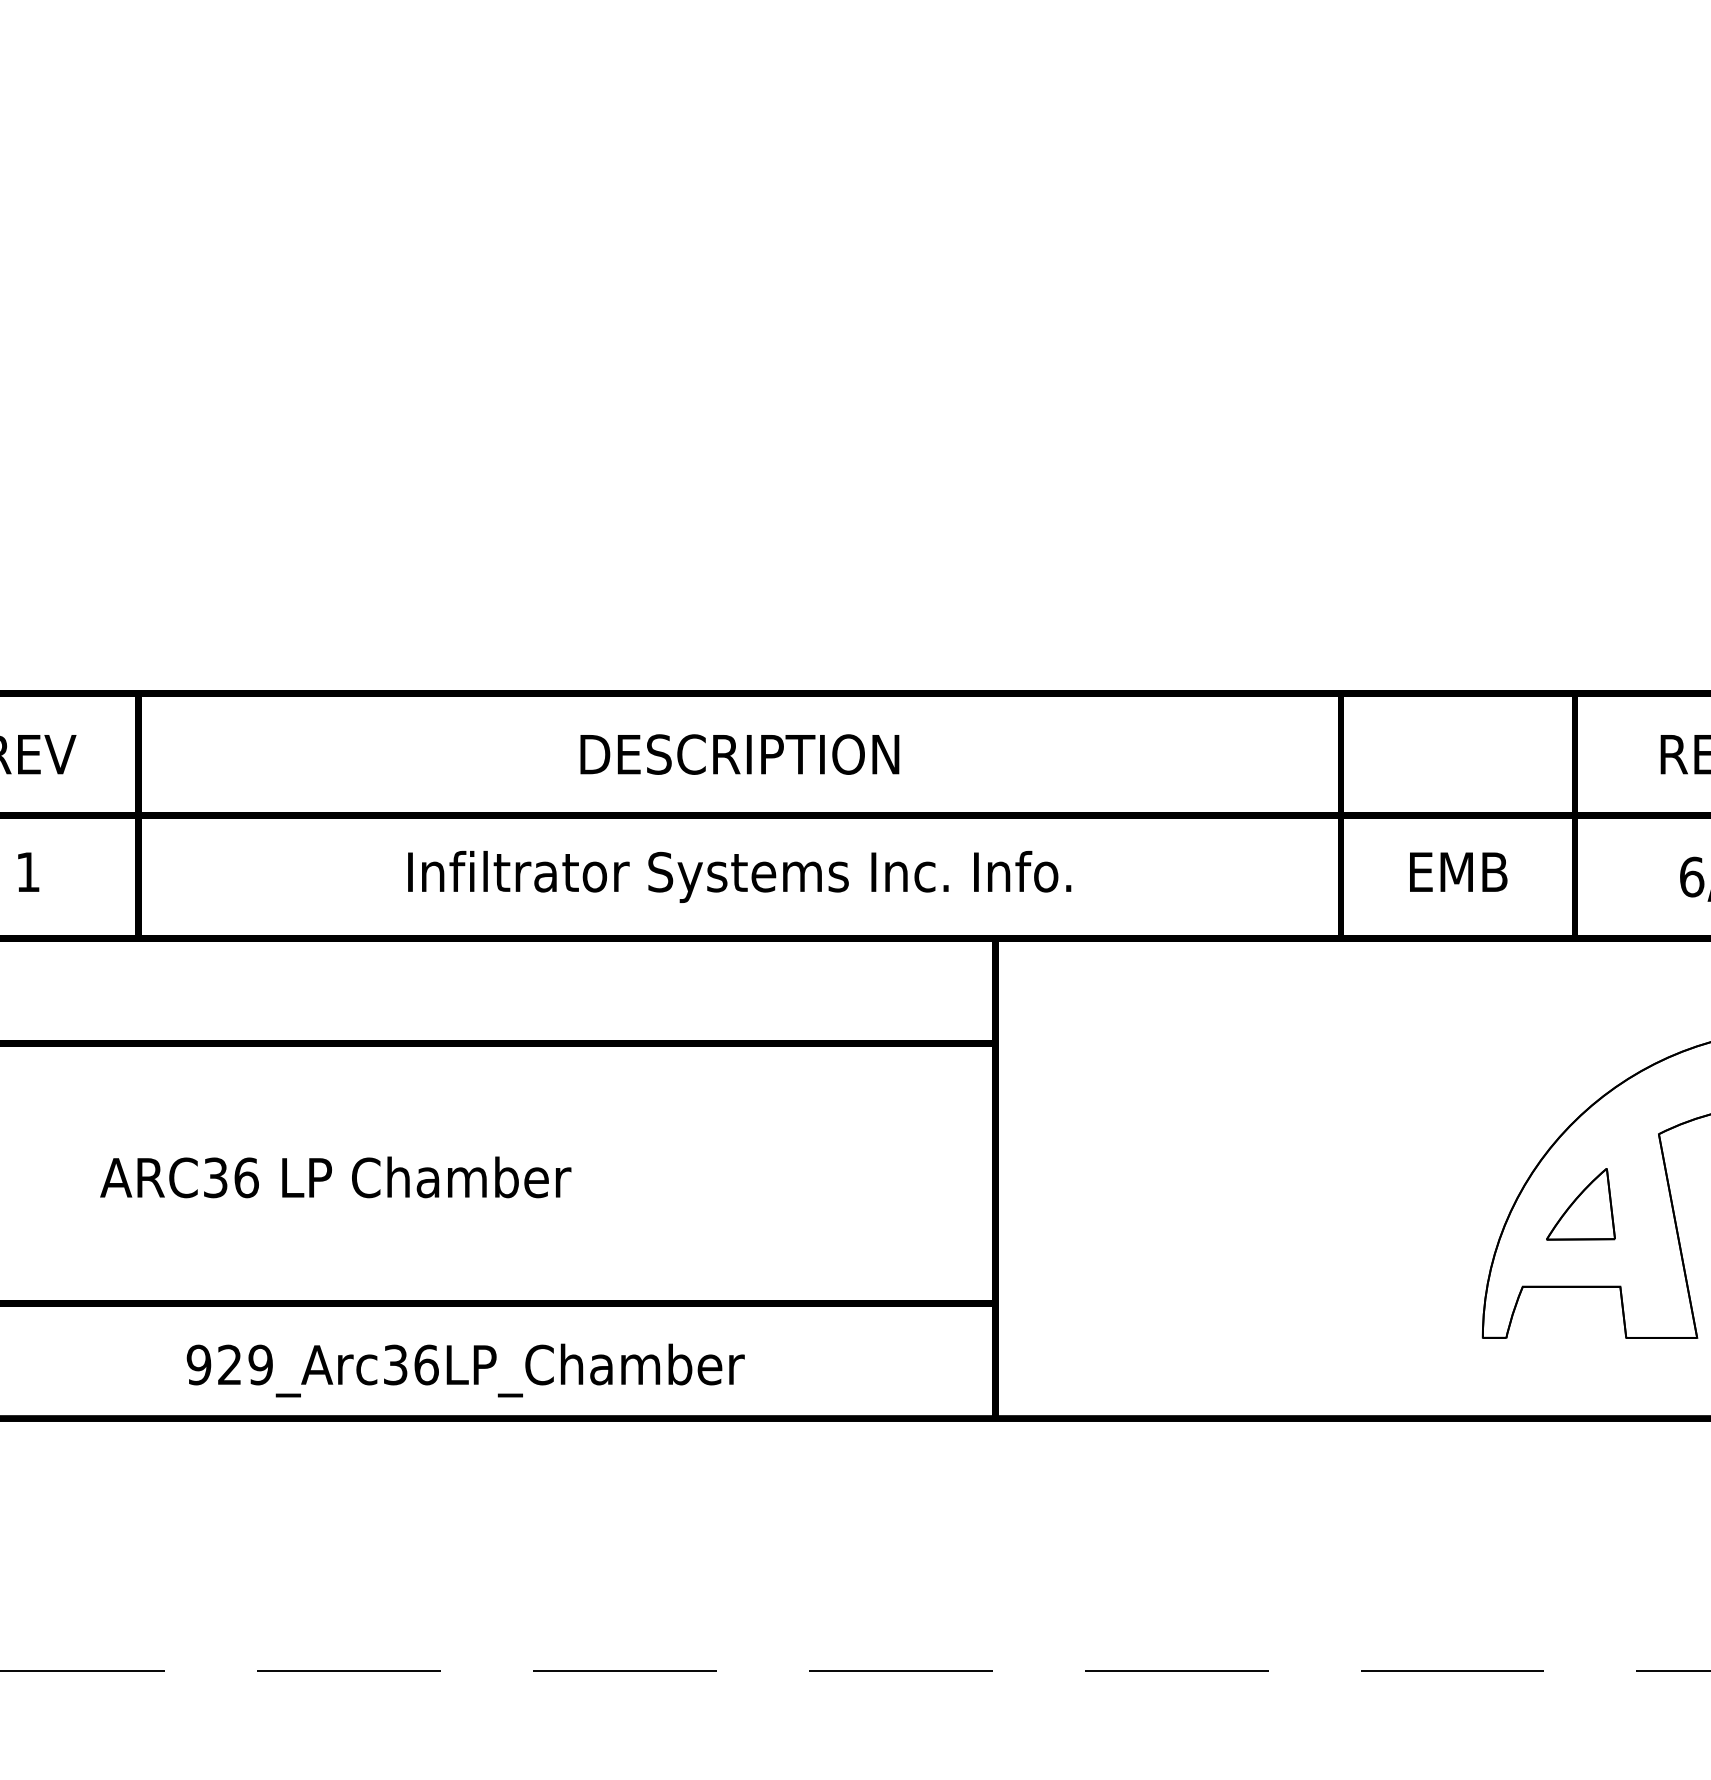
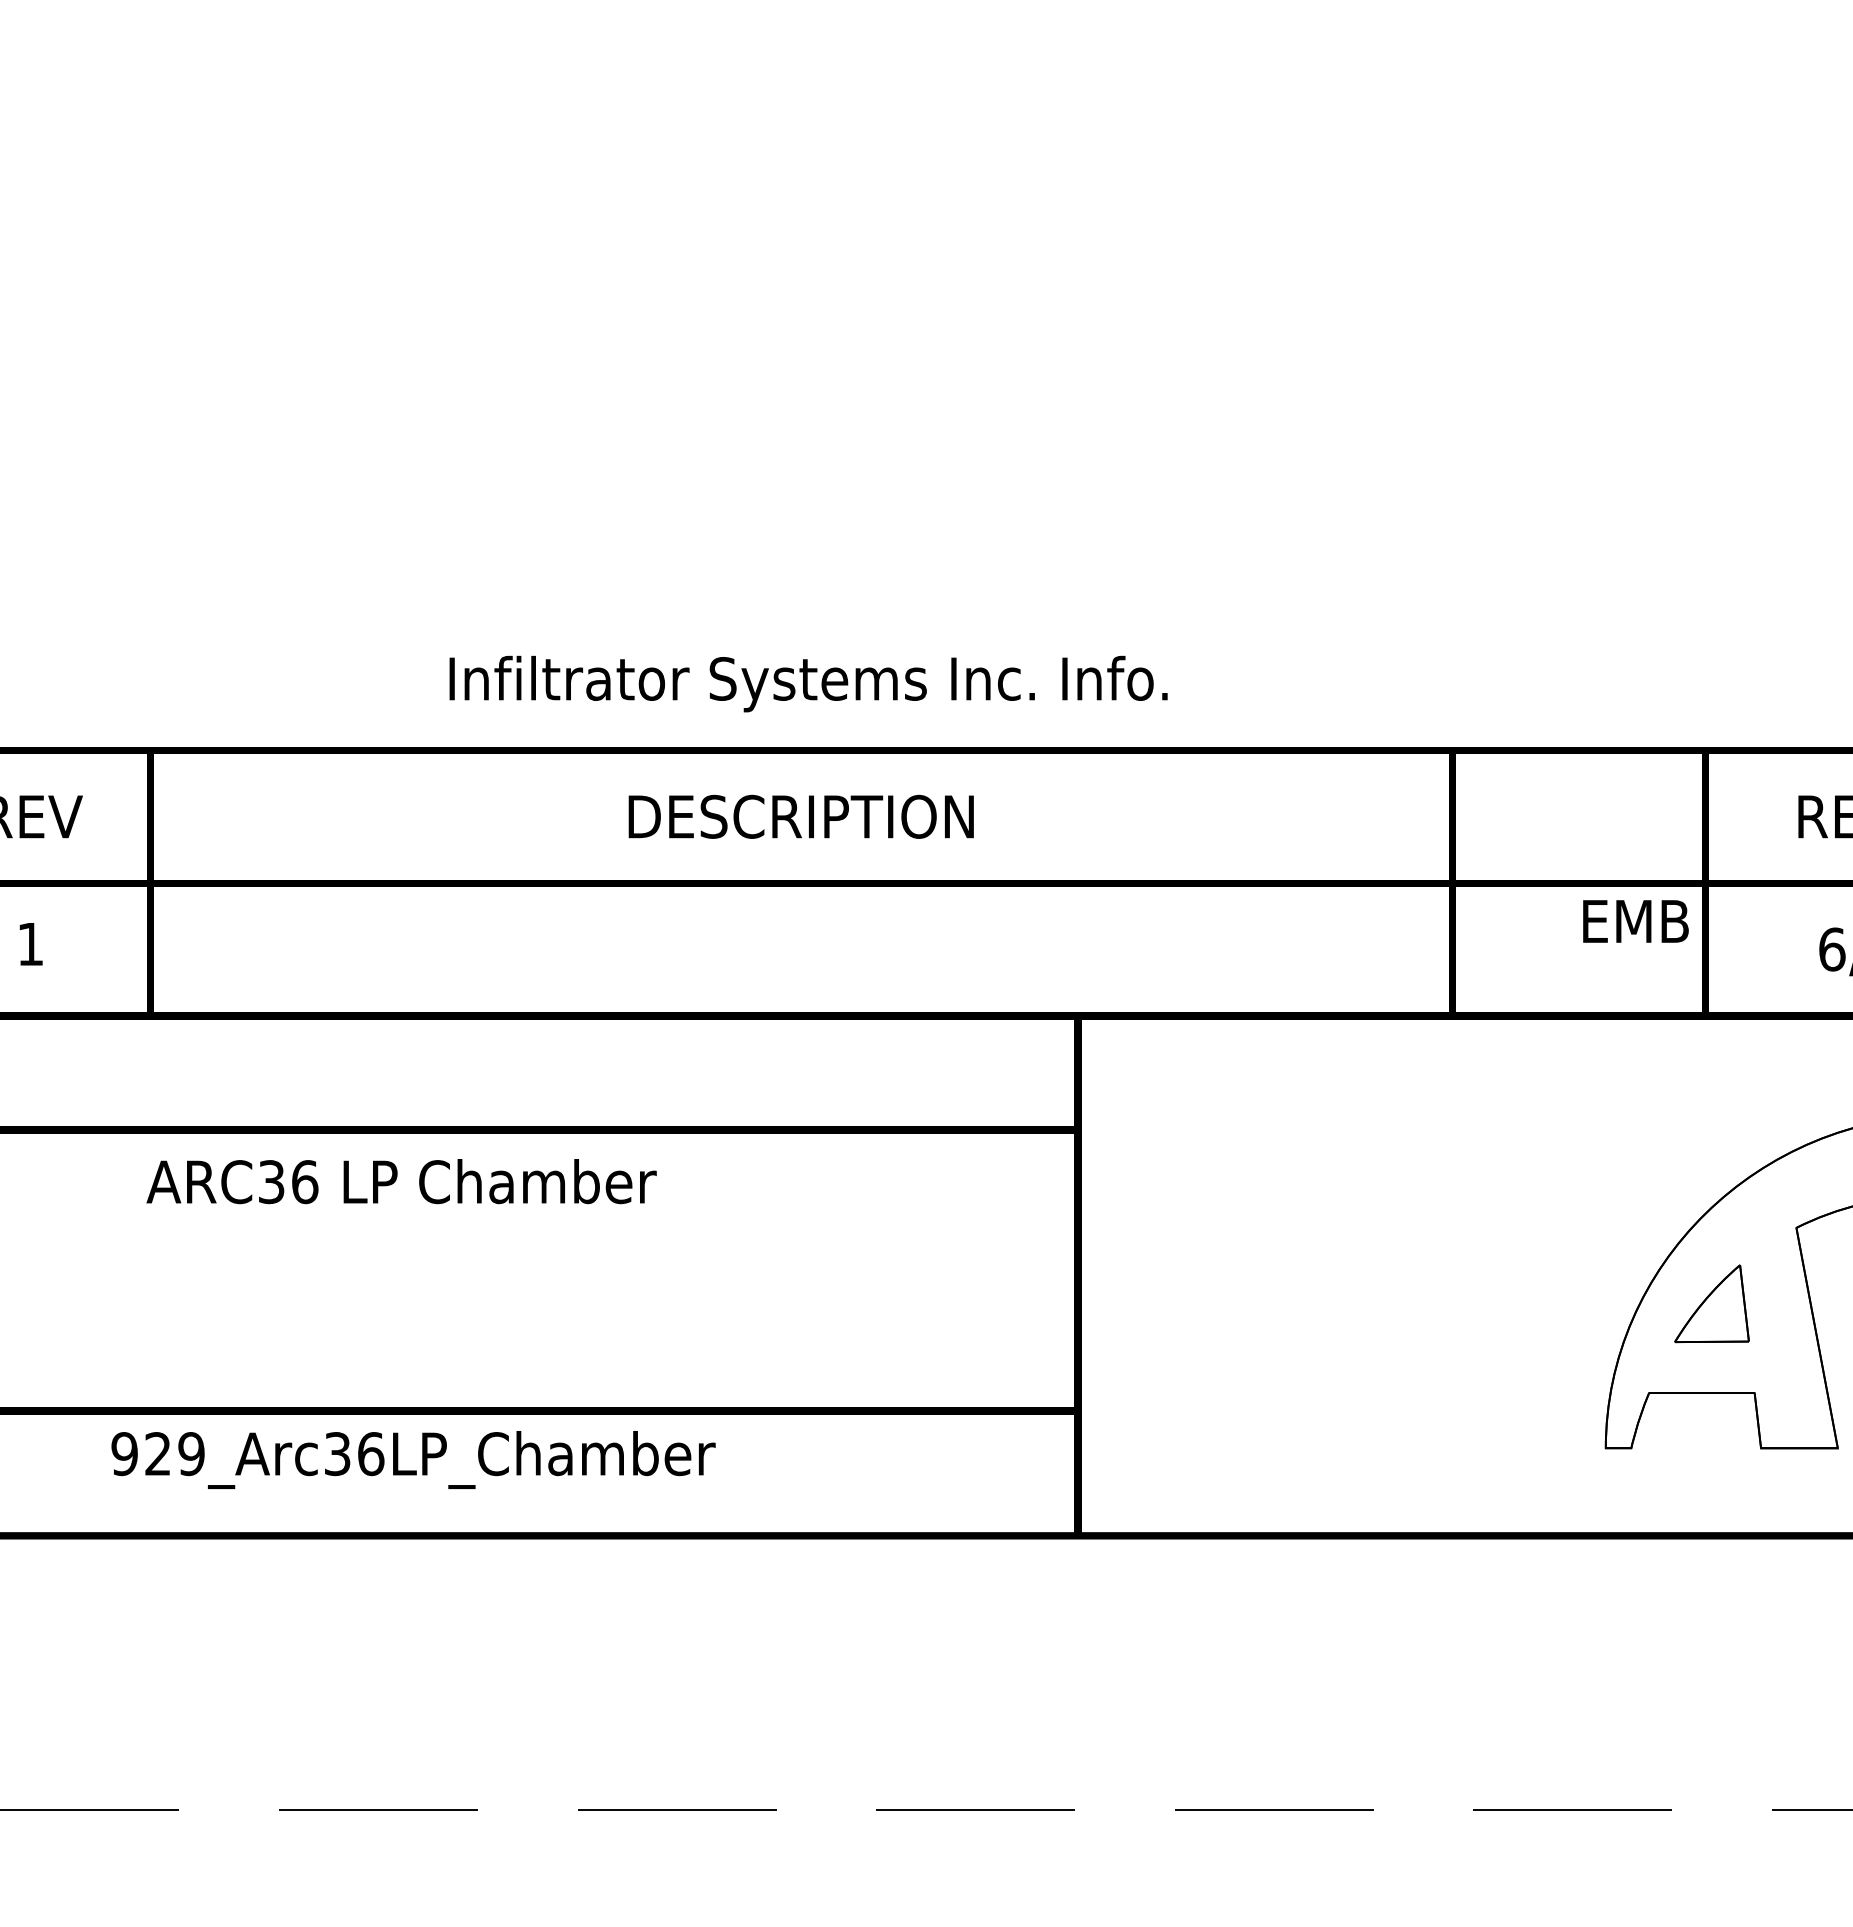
text: (1458, 871) -> (1635, 920), moved
text: (739, 876) -> (808, 683), moved
text: (335, 1177) -> (401, 1181), moved
text: (465, 1370) -> (413, 1459), moved

